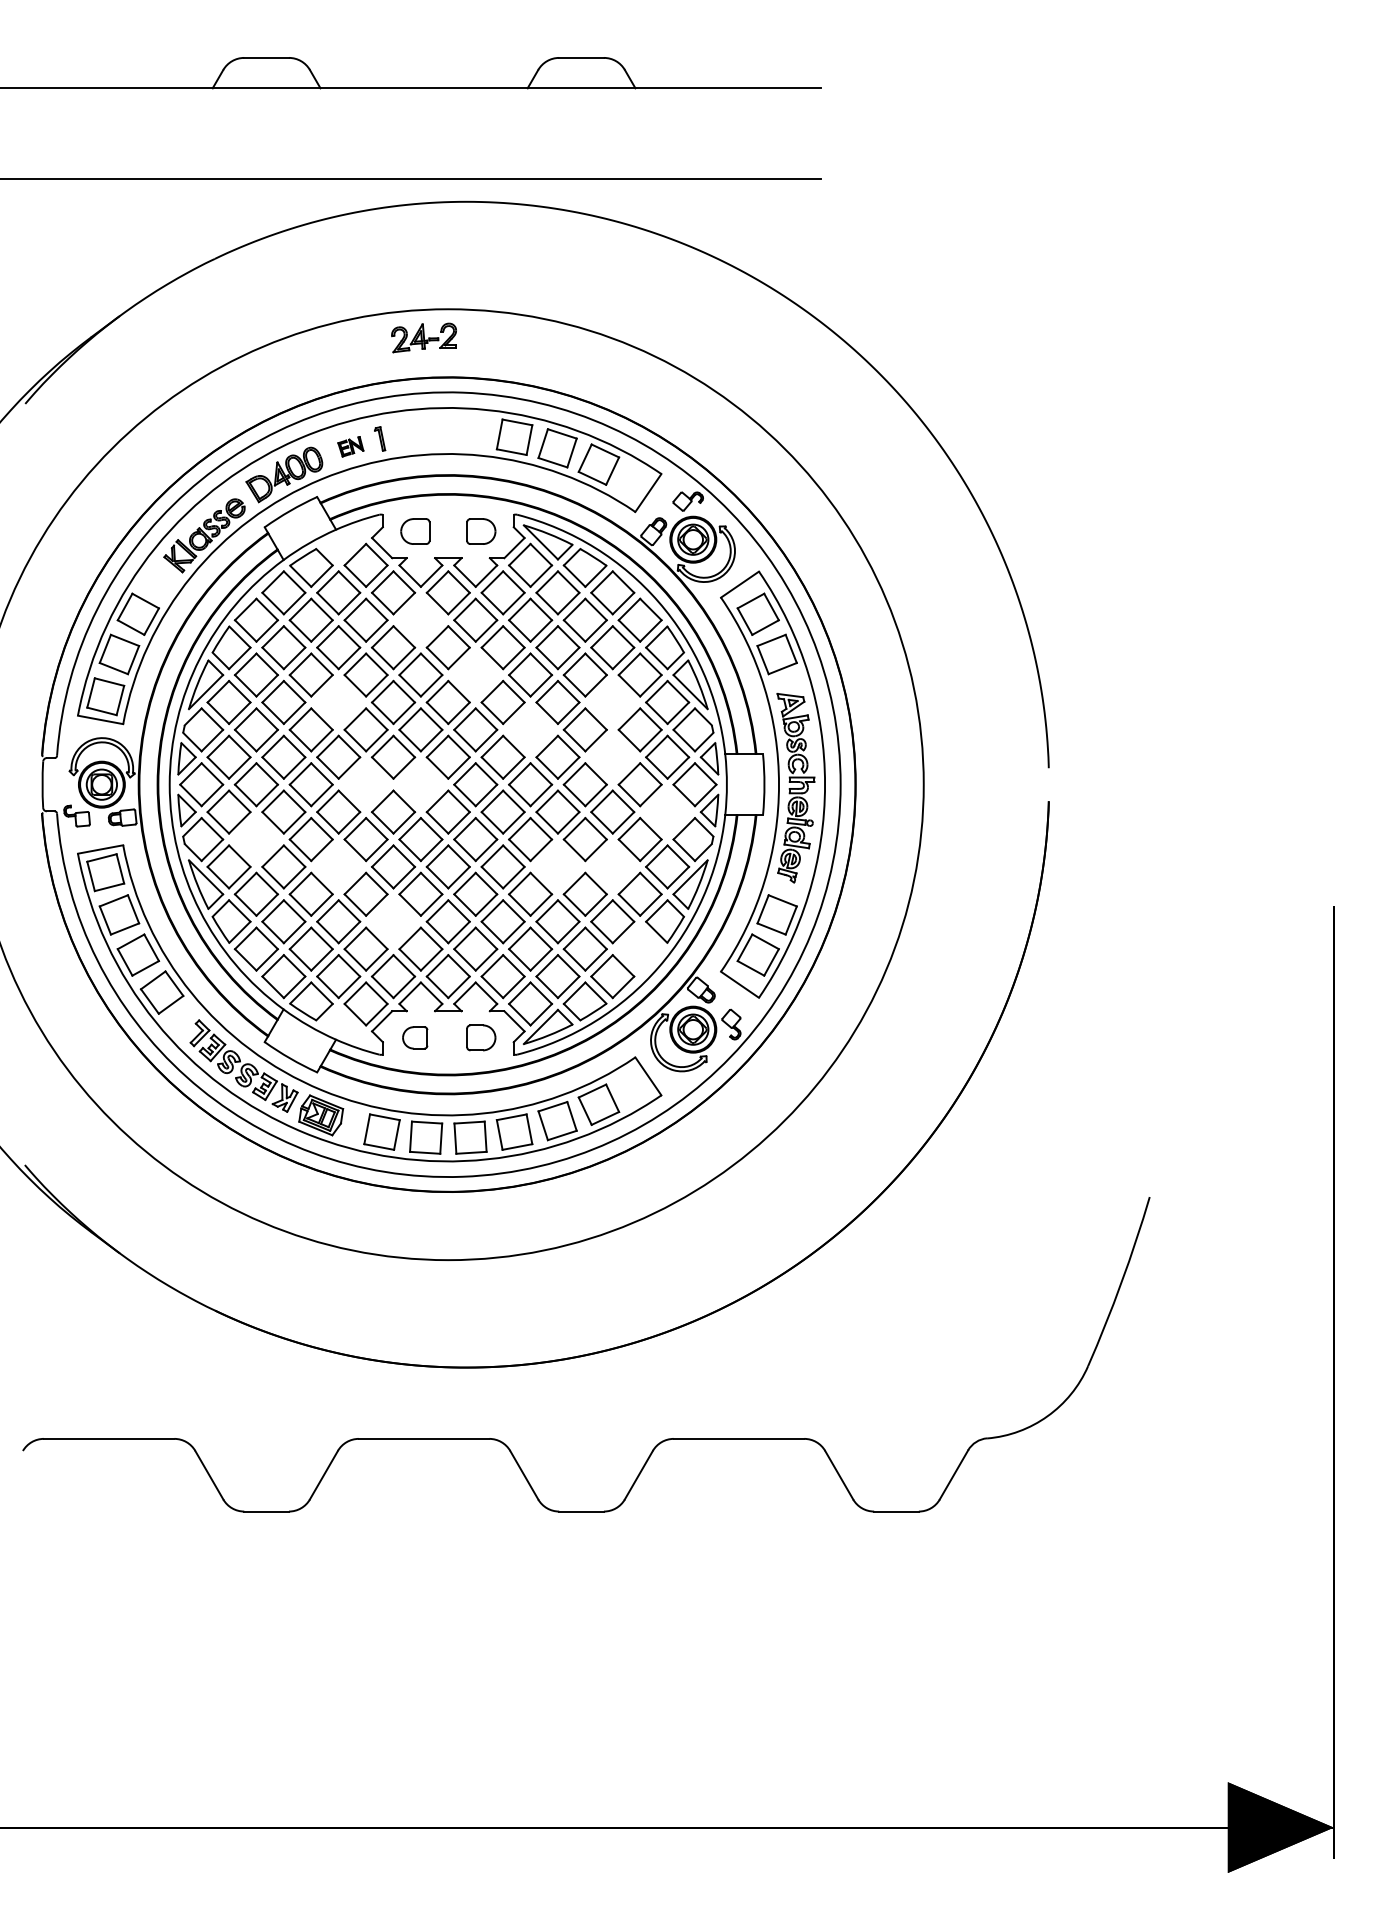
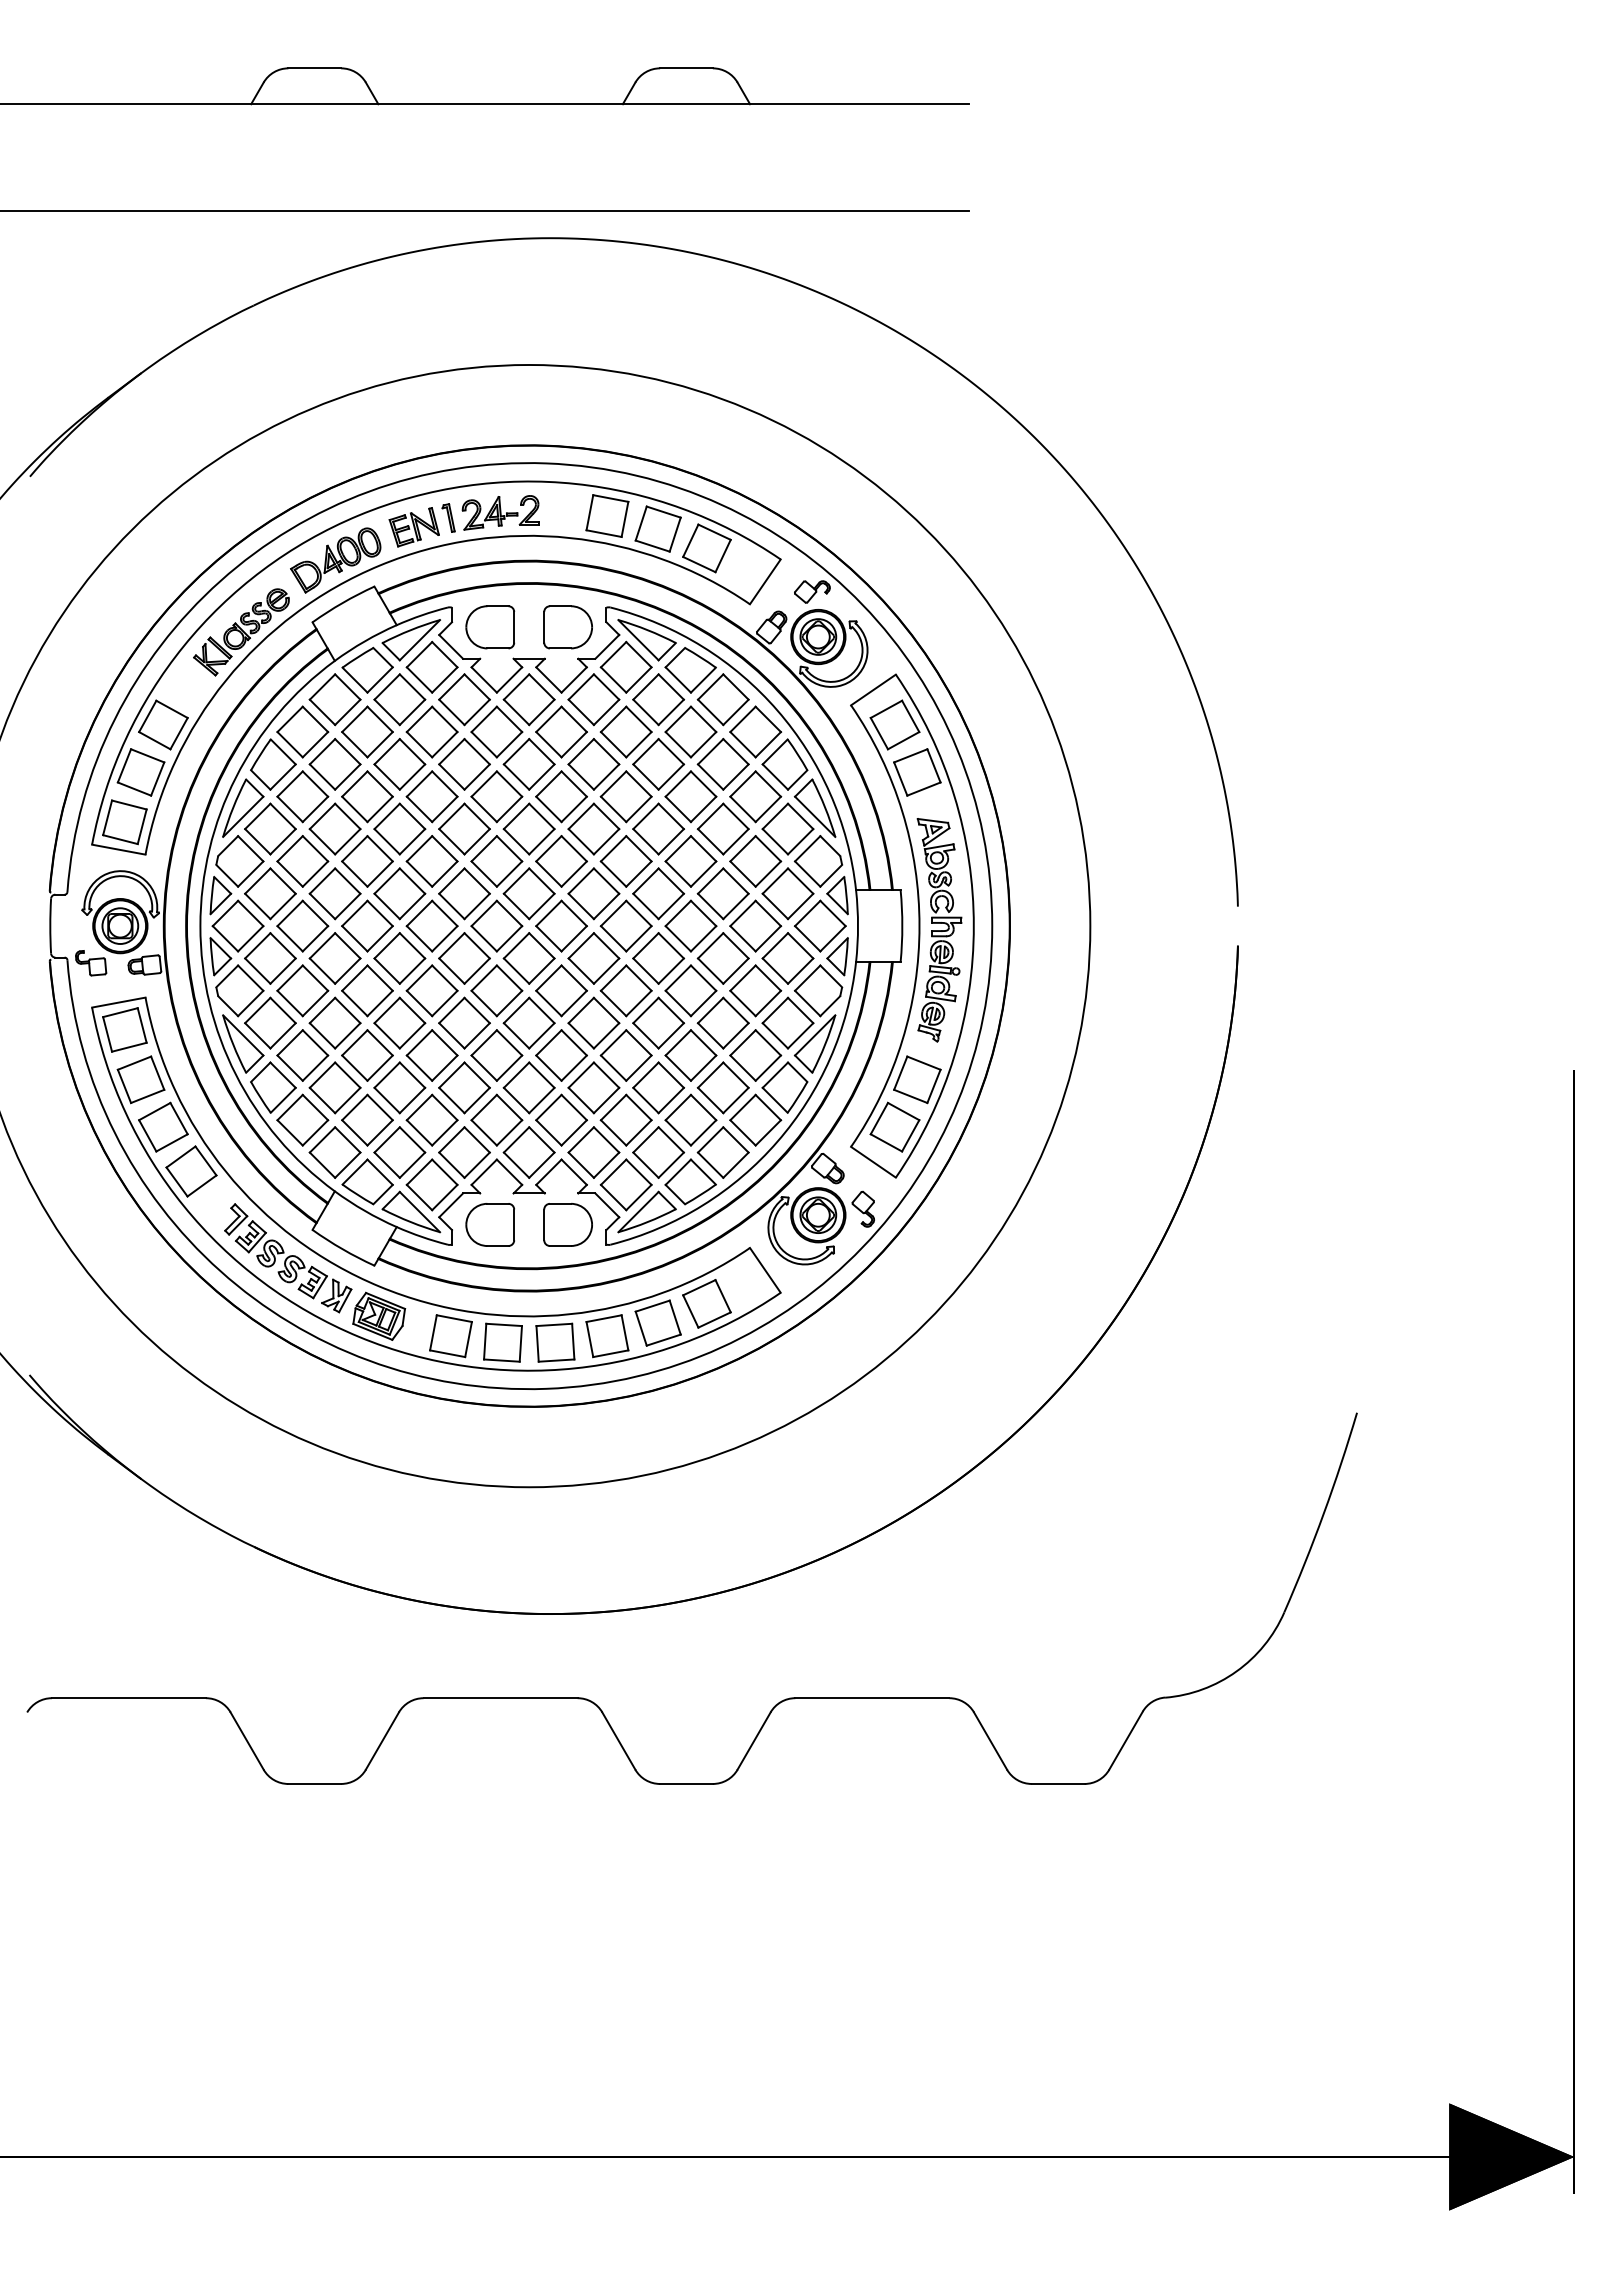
part: (423, 337) -> (500, 512), moved
part: (350, 446) -> (413, 527), size x1.67
part: (415, 531) -> (490, 627), size x1.43
part: (480, 531) -> (567, 627), size x1.43
part: (347, 542) -> (410, 640), added
part: (420, 619) -> (496, 731), added
part: (475, 674) -> (561, 796), added
part: (338, 701) -> (399, 828), added
part: (612, 701) -> (722, 828), added
part: (529, 729) -> (625, 861), added
part: (612, 757) -> (722, 893), added
part: (365, 784) -> (431, 925), added
part: (420, 784) -> (496, 925), added
part: (667, 812) -> (787, 958), added
part: (256, 839) -> (302, 990), added
part: (338, 866) -> (399, 1022), added
part: (557, 866) -> (658, 1022), added
part: (612, 866) -> (722, 1022), added
part: (393, 921) -> (464, 1087), added
part: (640, 948) -> (755, 1119), added
part: (348, 1026) -> (411, 1211), added
part: (414, 1037) -> (489, 1224), size x1.67
part: (480, 1037) -> (567, 1224), size x1.43

